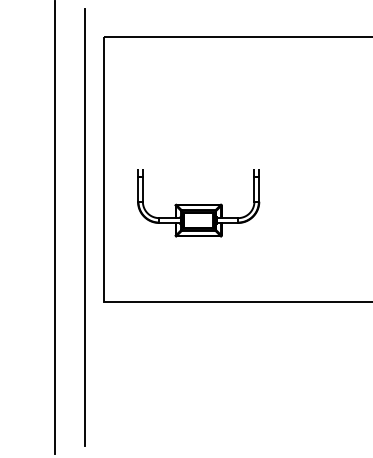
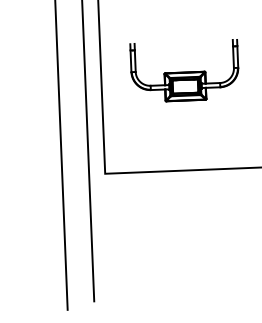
part: (198, 203) -> (184, 71), moved

